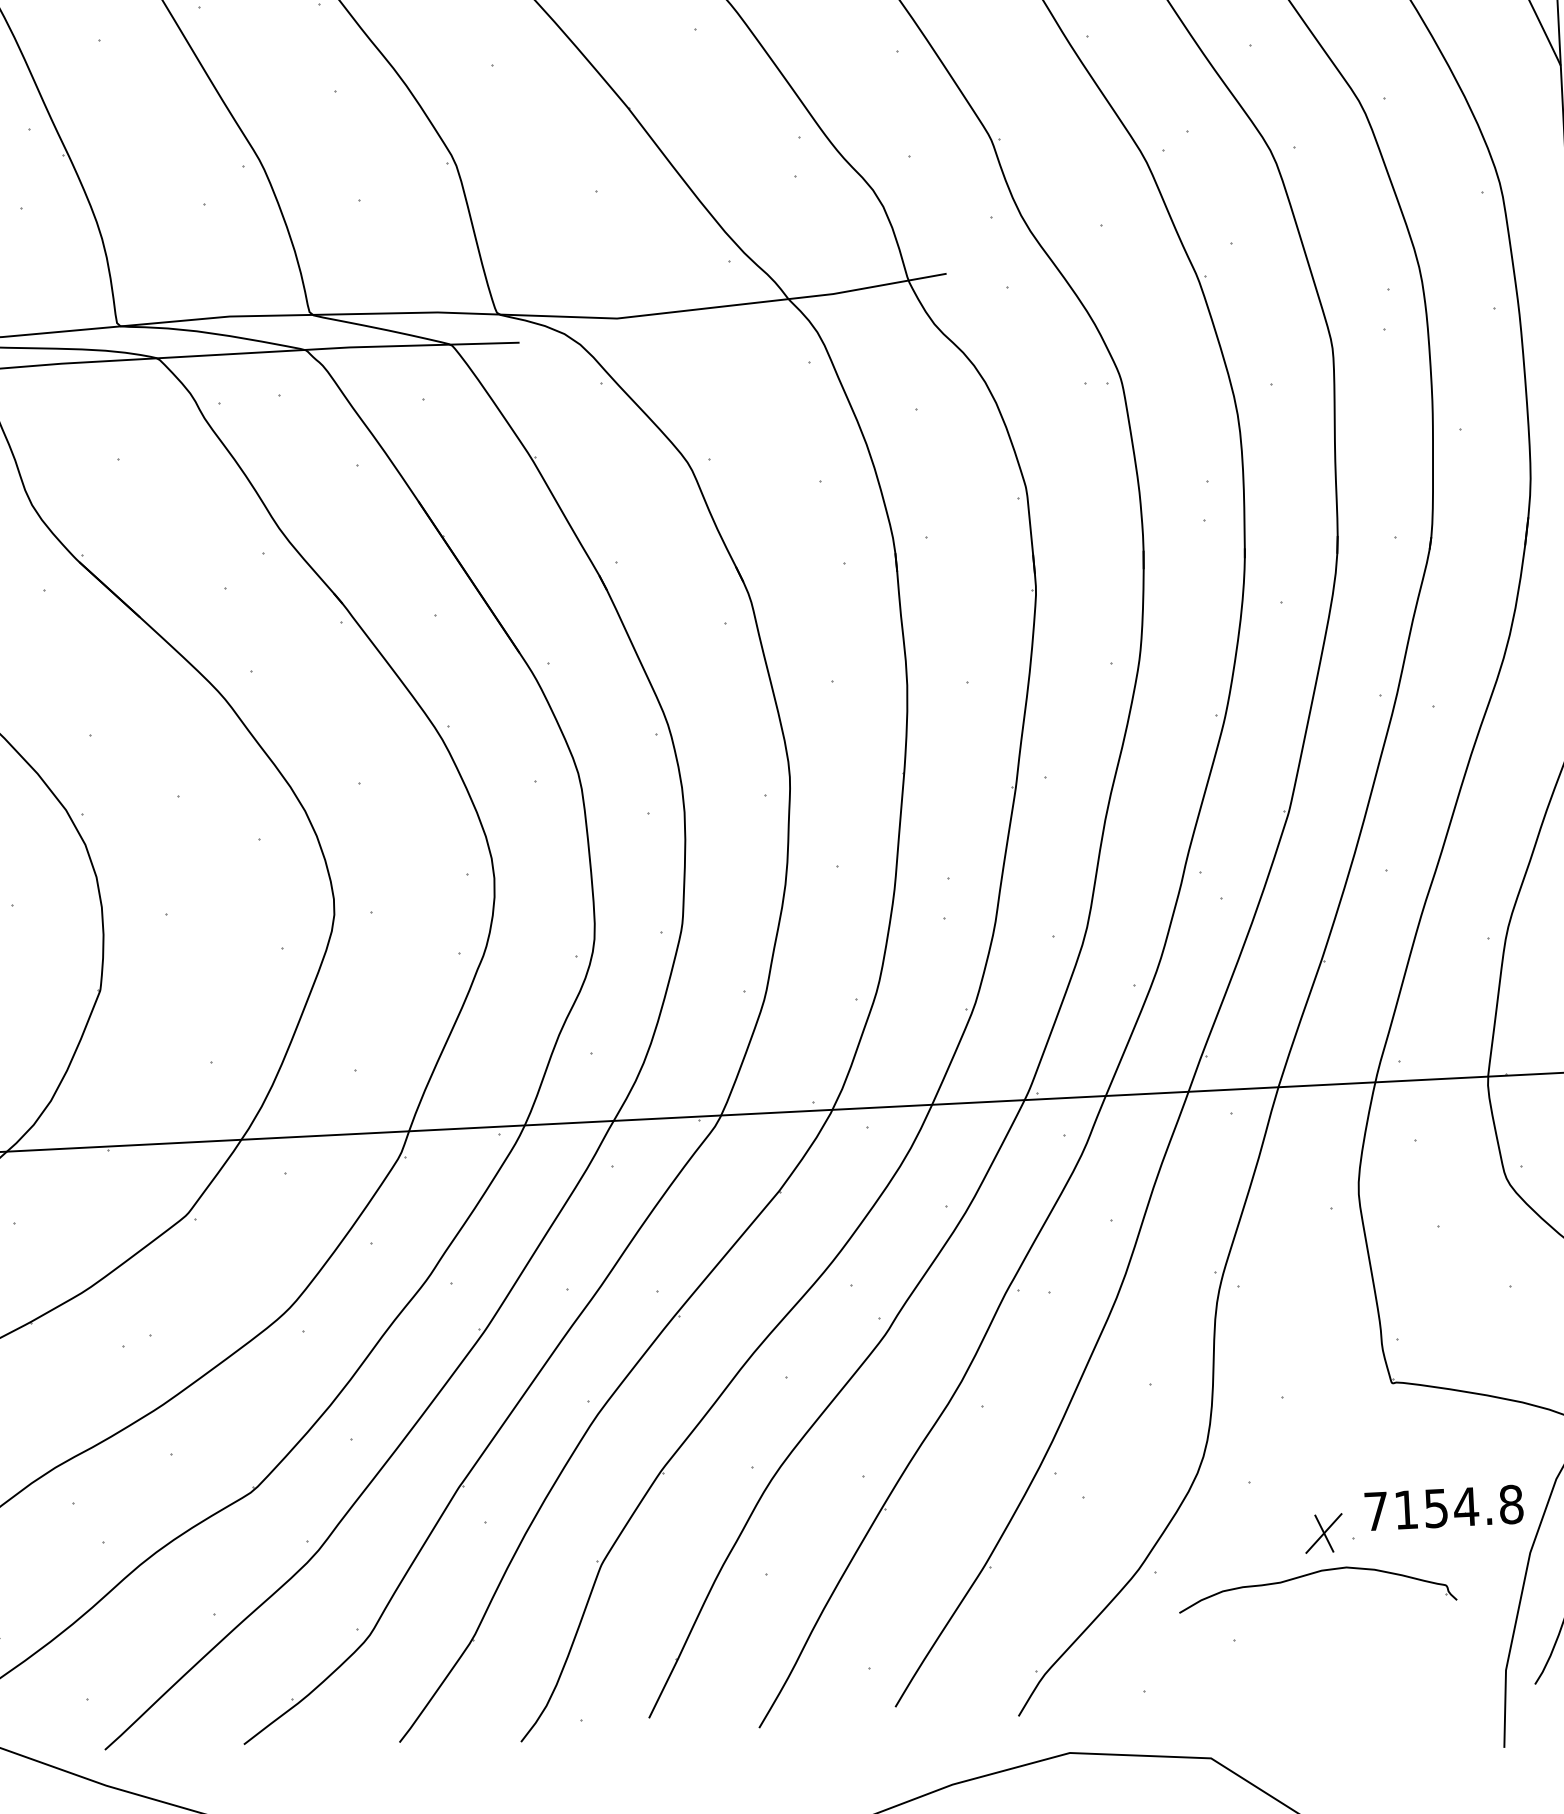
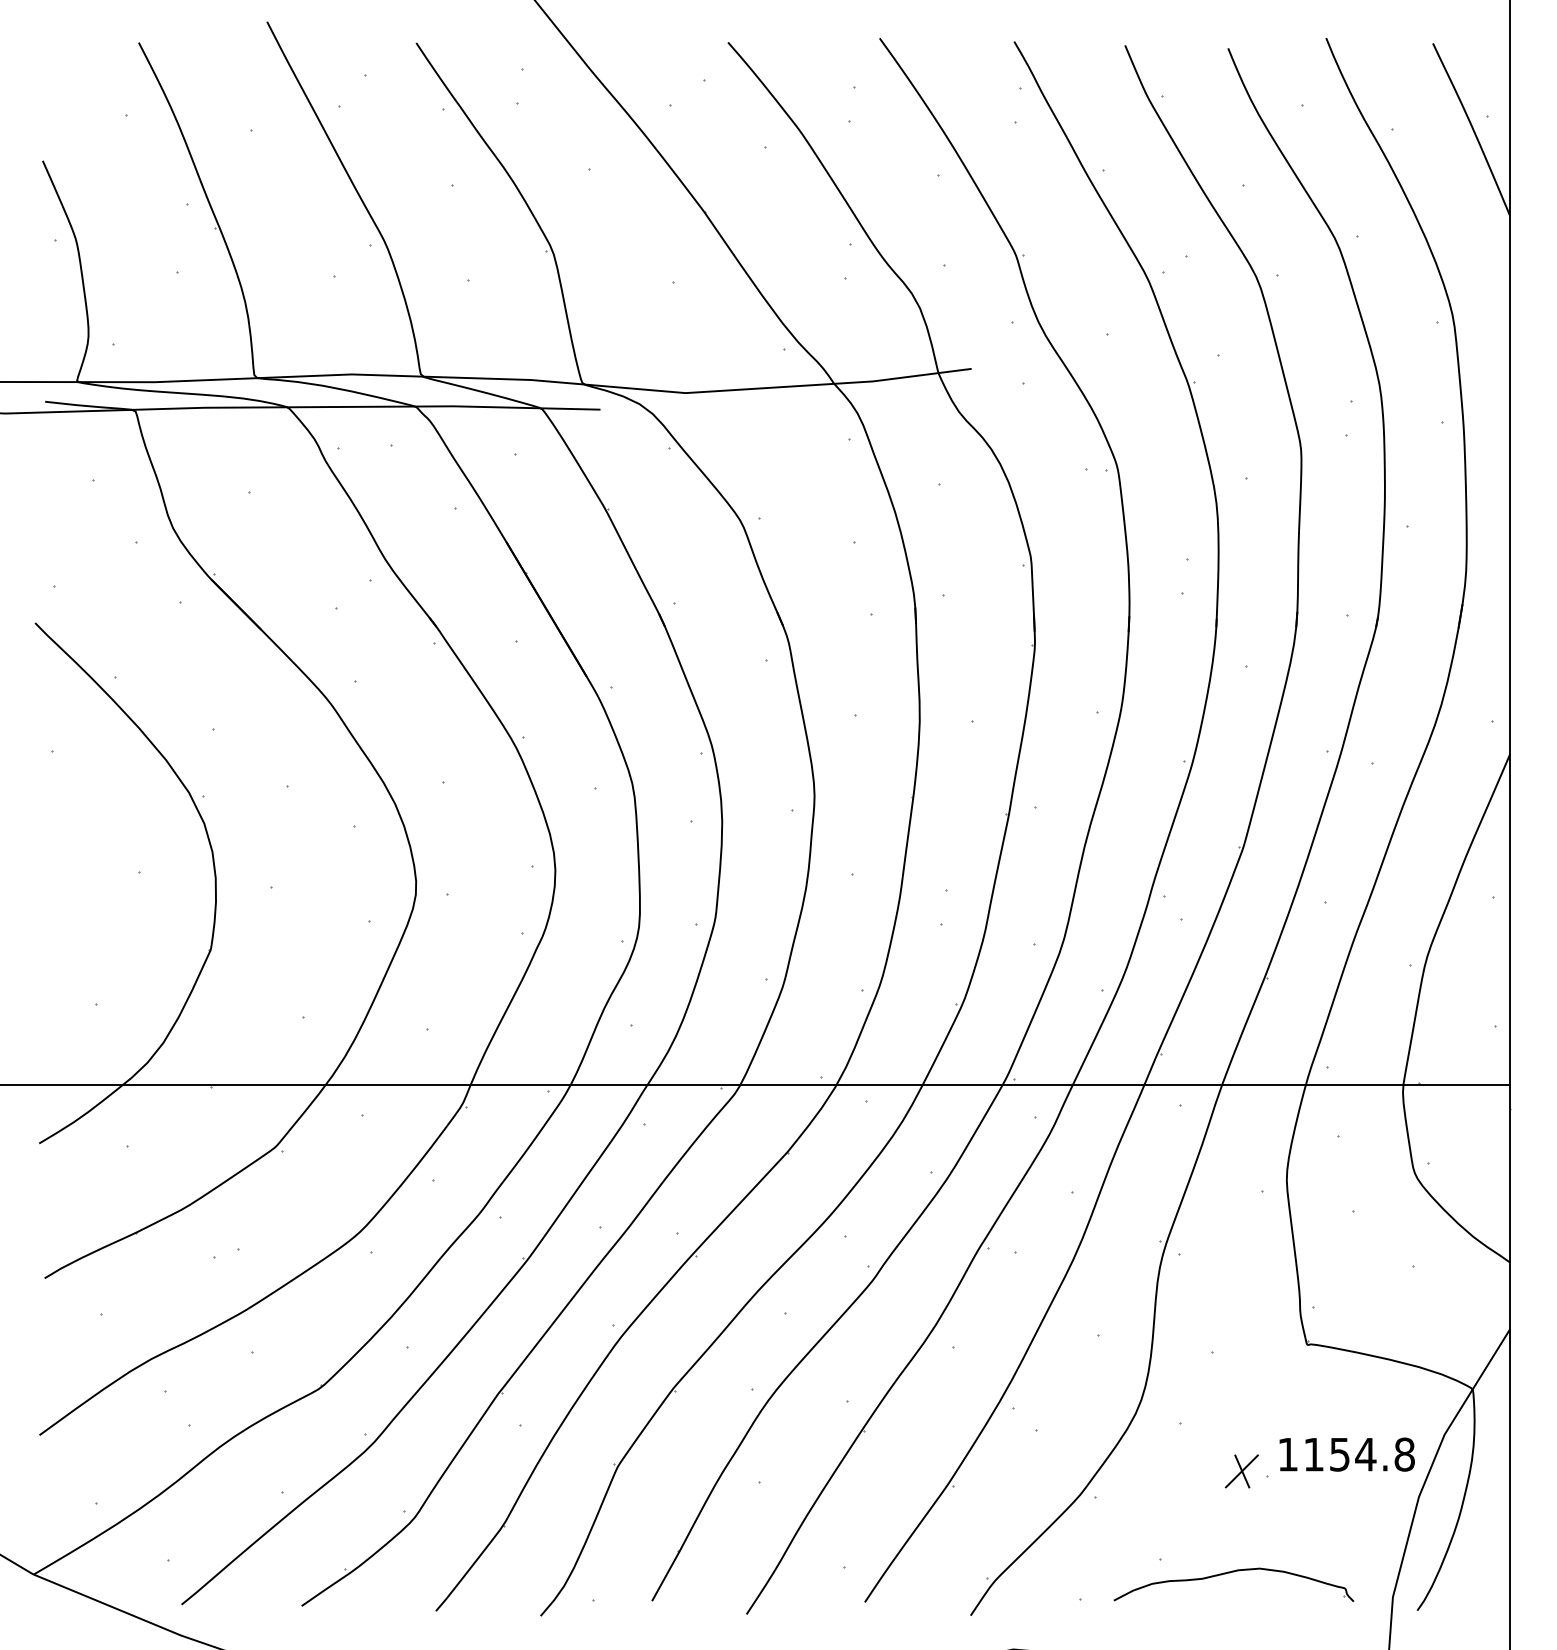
text: (1375, 1511) -> (1287, 1454), 7154.8 -> 1154.8
part: (1312, 1574) -> (1230, 1573), moved

